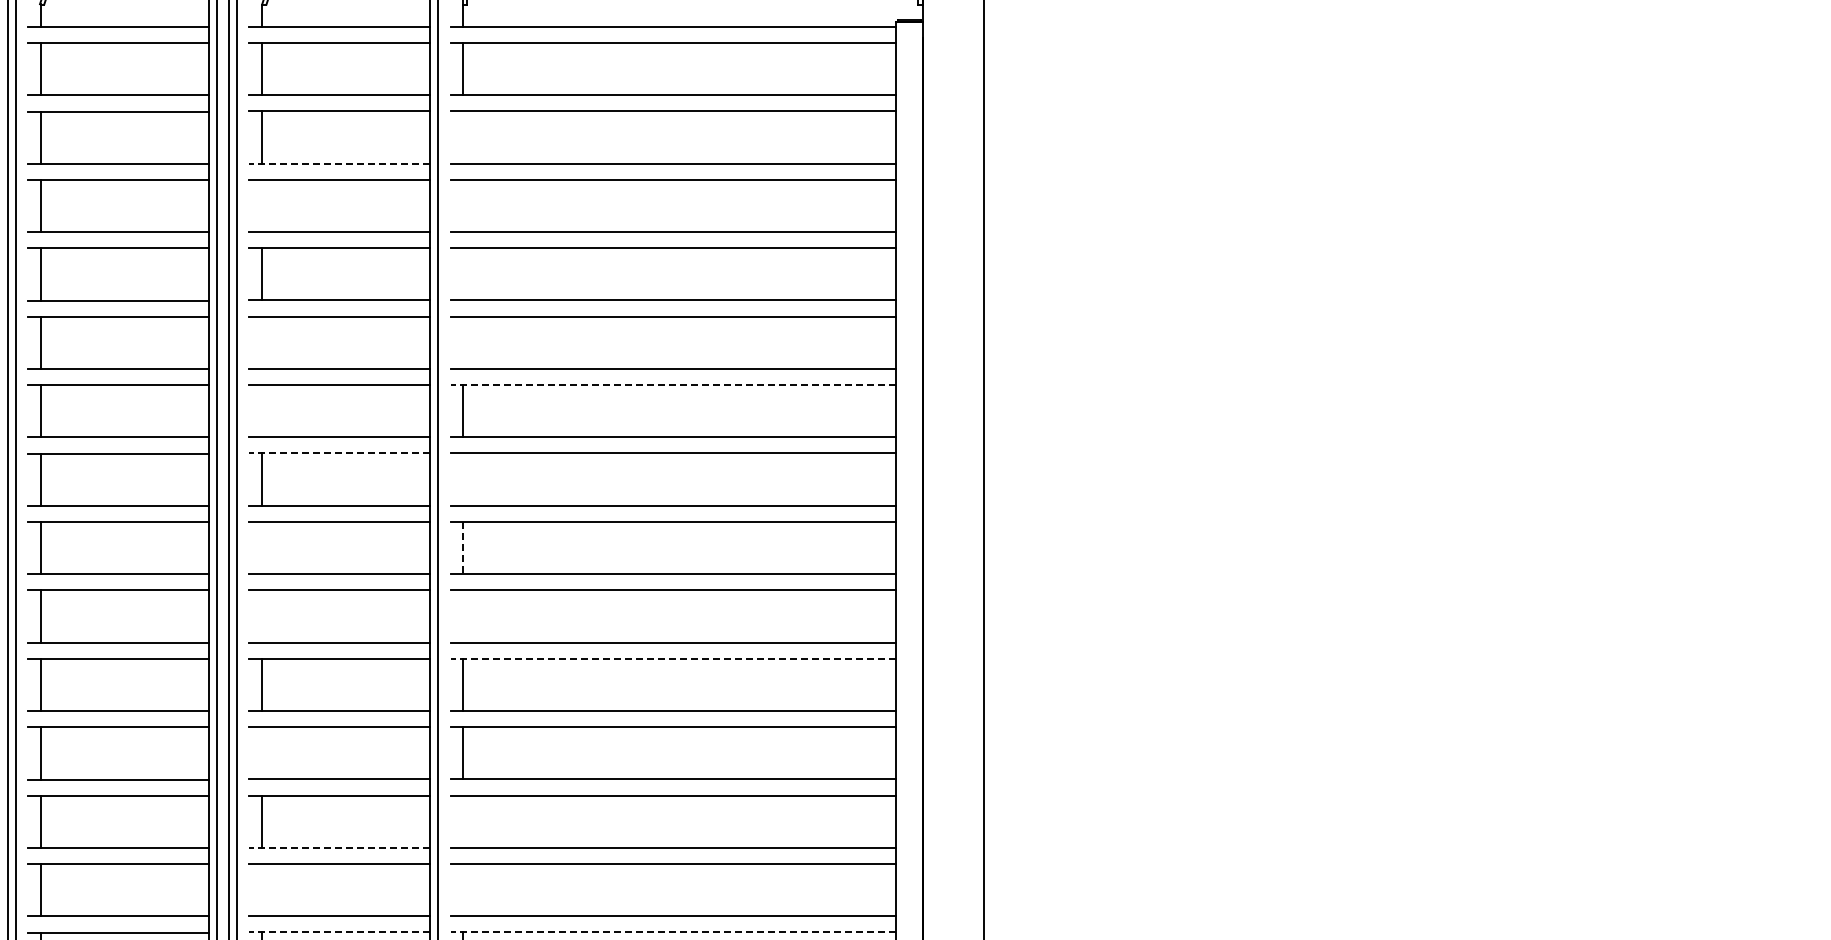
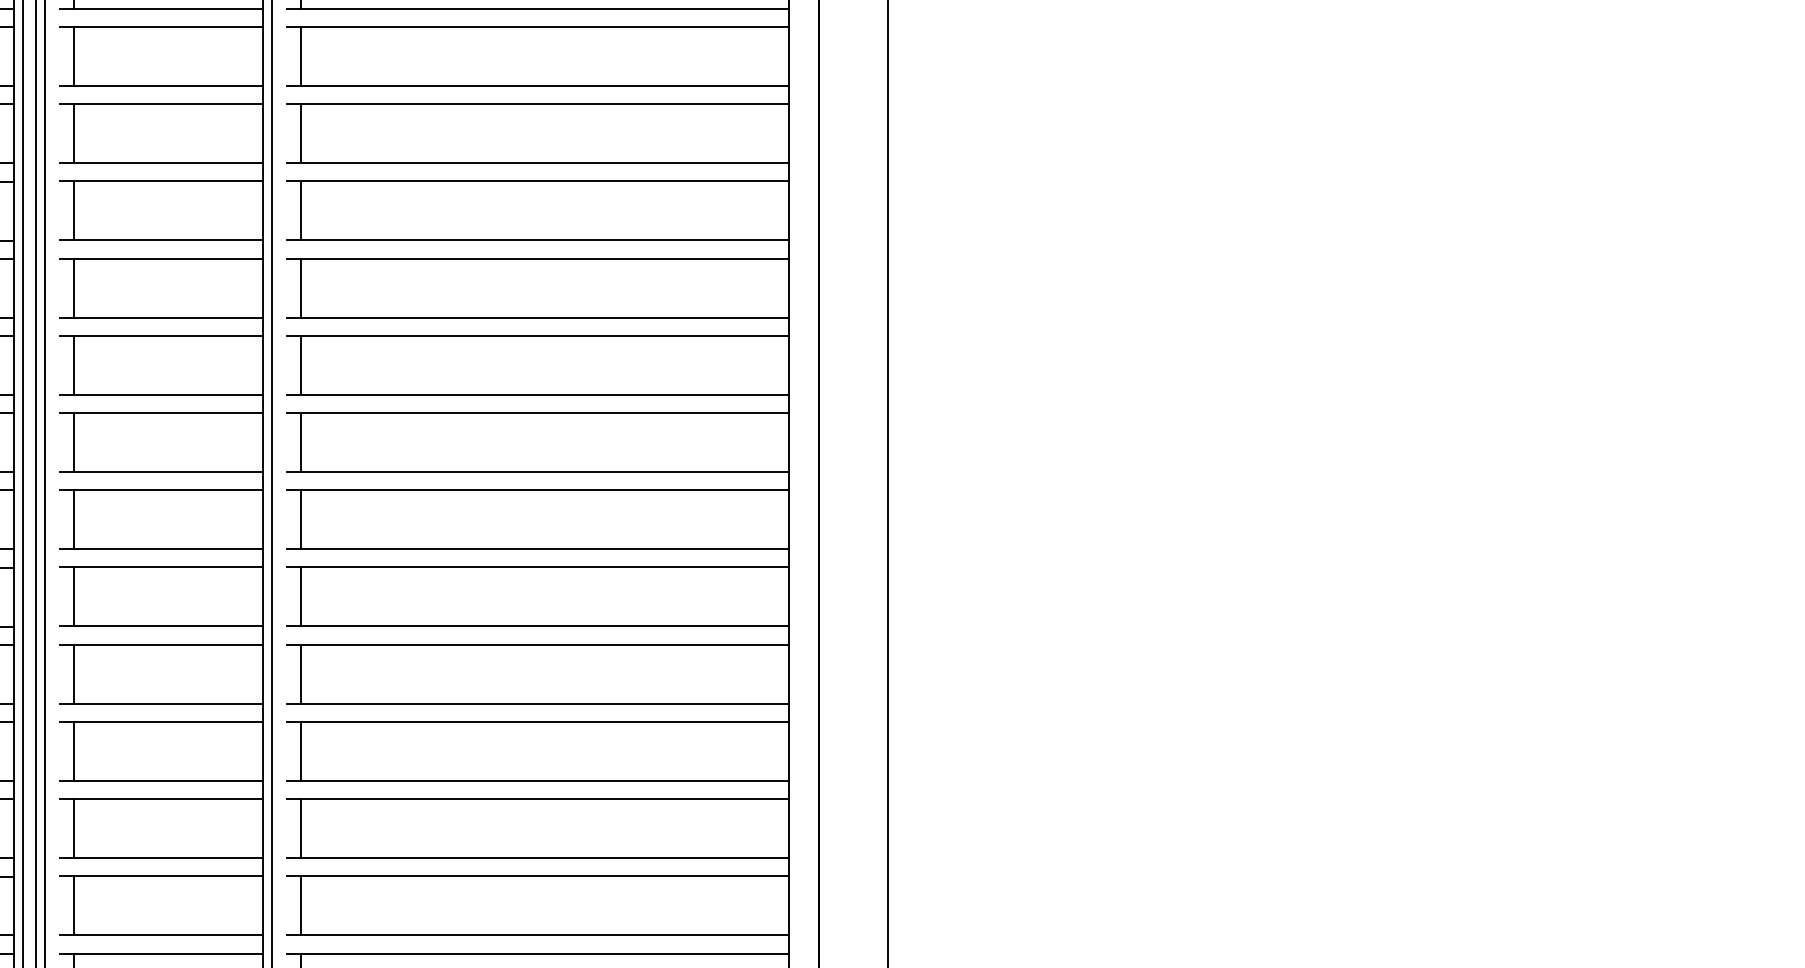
line: (463, 137) -> (301, 56), added
line: (339, 163) -> (161, 85), dashed -> solid
line: (262, 205) -> (74, 133), added
line: (463, 205) -> (301, 133), added
line: (463, 274) -> (301, 211), added
line: (262, 342) -> (74, 287), added
line: (463, 342) -> (301, 287), added
line: (673, 385) -> (538, 336), dashed -> solid
line: (262, 411) -> (74, 365), added
line: (339, 453) -> (161, 413), dashed -> solid
line: (463, 479) -> (301, 442), added
line: (262, 547) -> (74, 519), added
line: (463, 548) -> (301, 520), dashed -> solid
line: (262, 616) -> (74, 597), added
line: (463, 616) -> (301, 597), added
line: (673, 658) -> (538, 644), dashed -> solid
line: (262, 753) -> (74, 751), added
line: (463, 821) -> (301, 828), added
line: (339, 847) -> (161, 857), dashed -> solid
line: (262, 890) -> (74, 906), added
line: (463, 890) -> (301, 906), added
line: (339, 932) -> (161, 953), dashed -> solid
line: (673, 932) -> (538, 953), dashed -> solid

